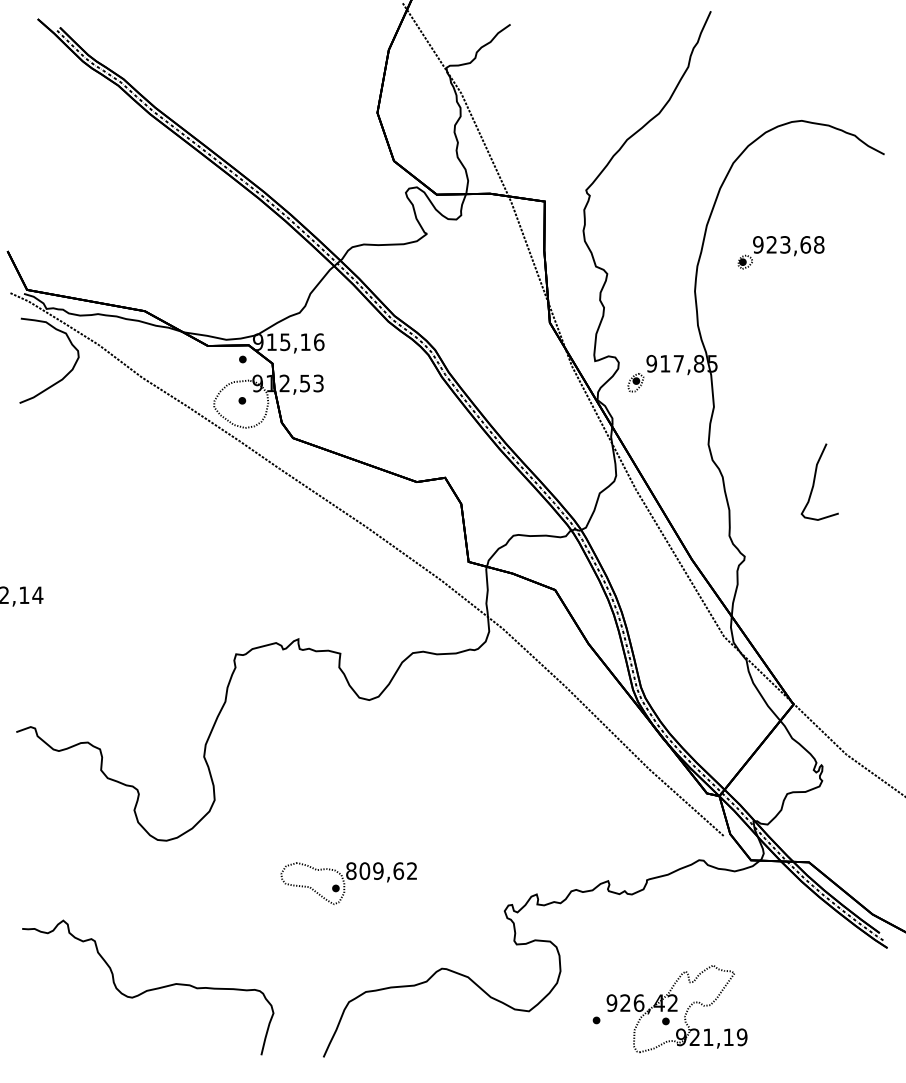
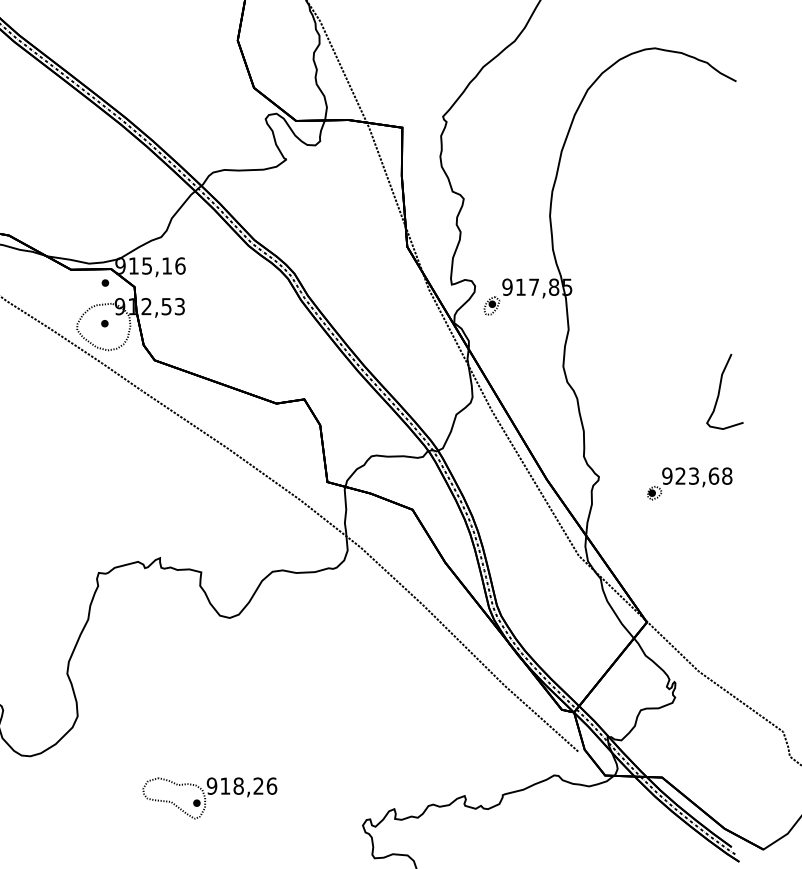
part: (780, 252) -> (689, 483), moved
curve: (815, 480) -> (720, 390), moved
text: (381, 870) -> (241, 785), 809,62 -> 918,26

